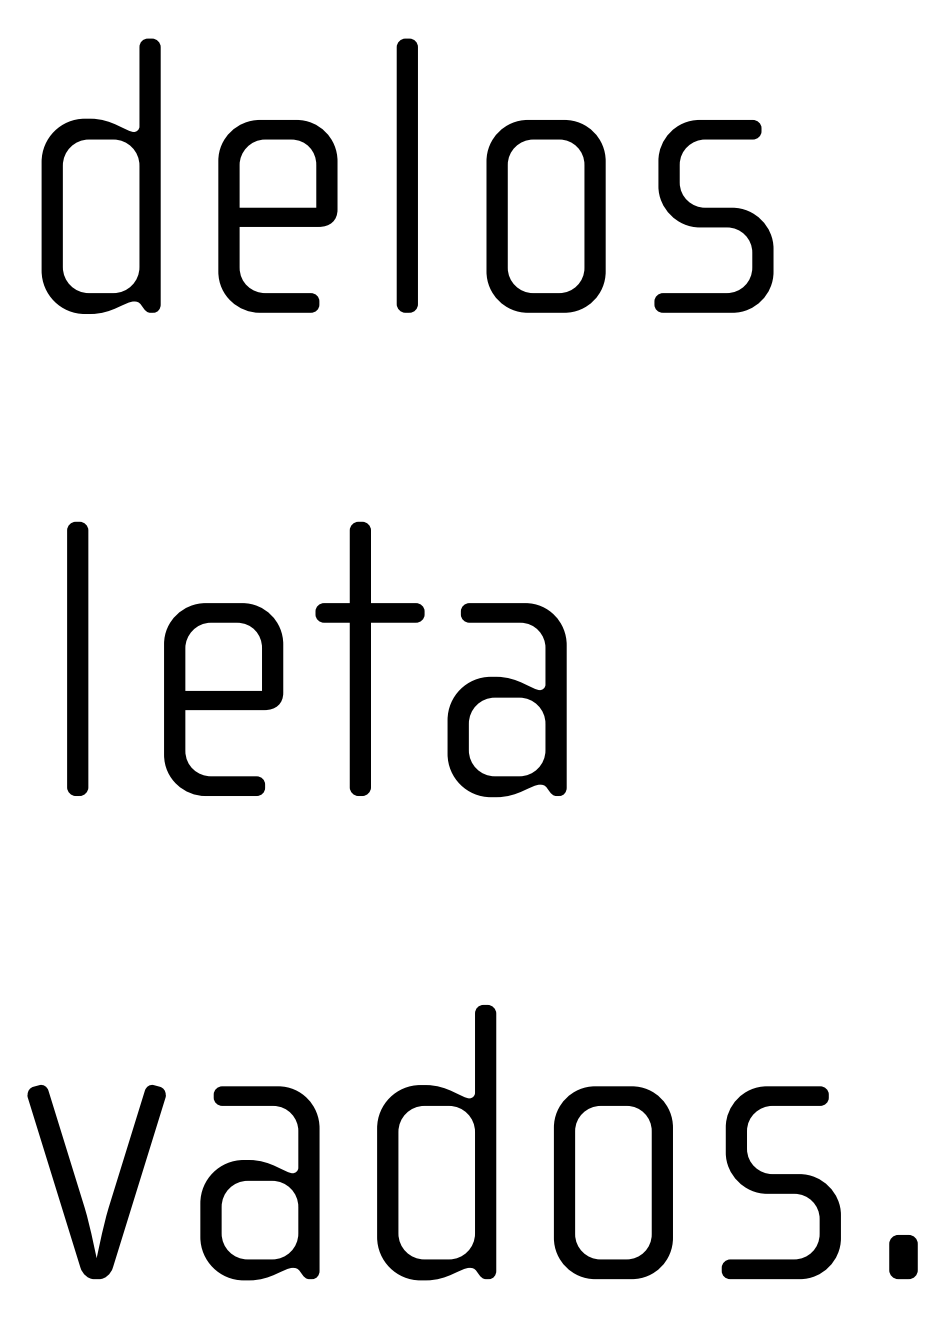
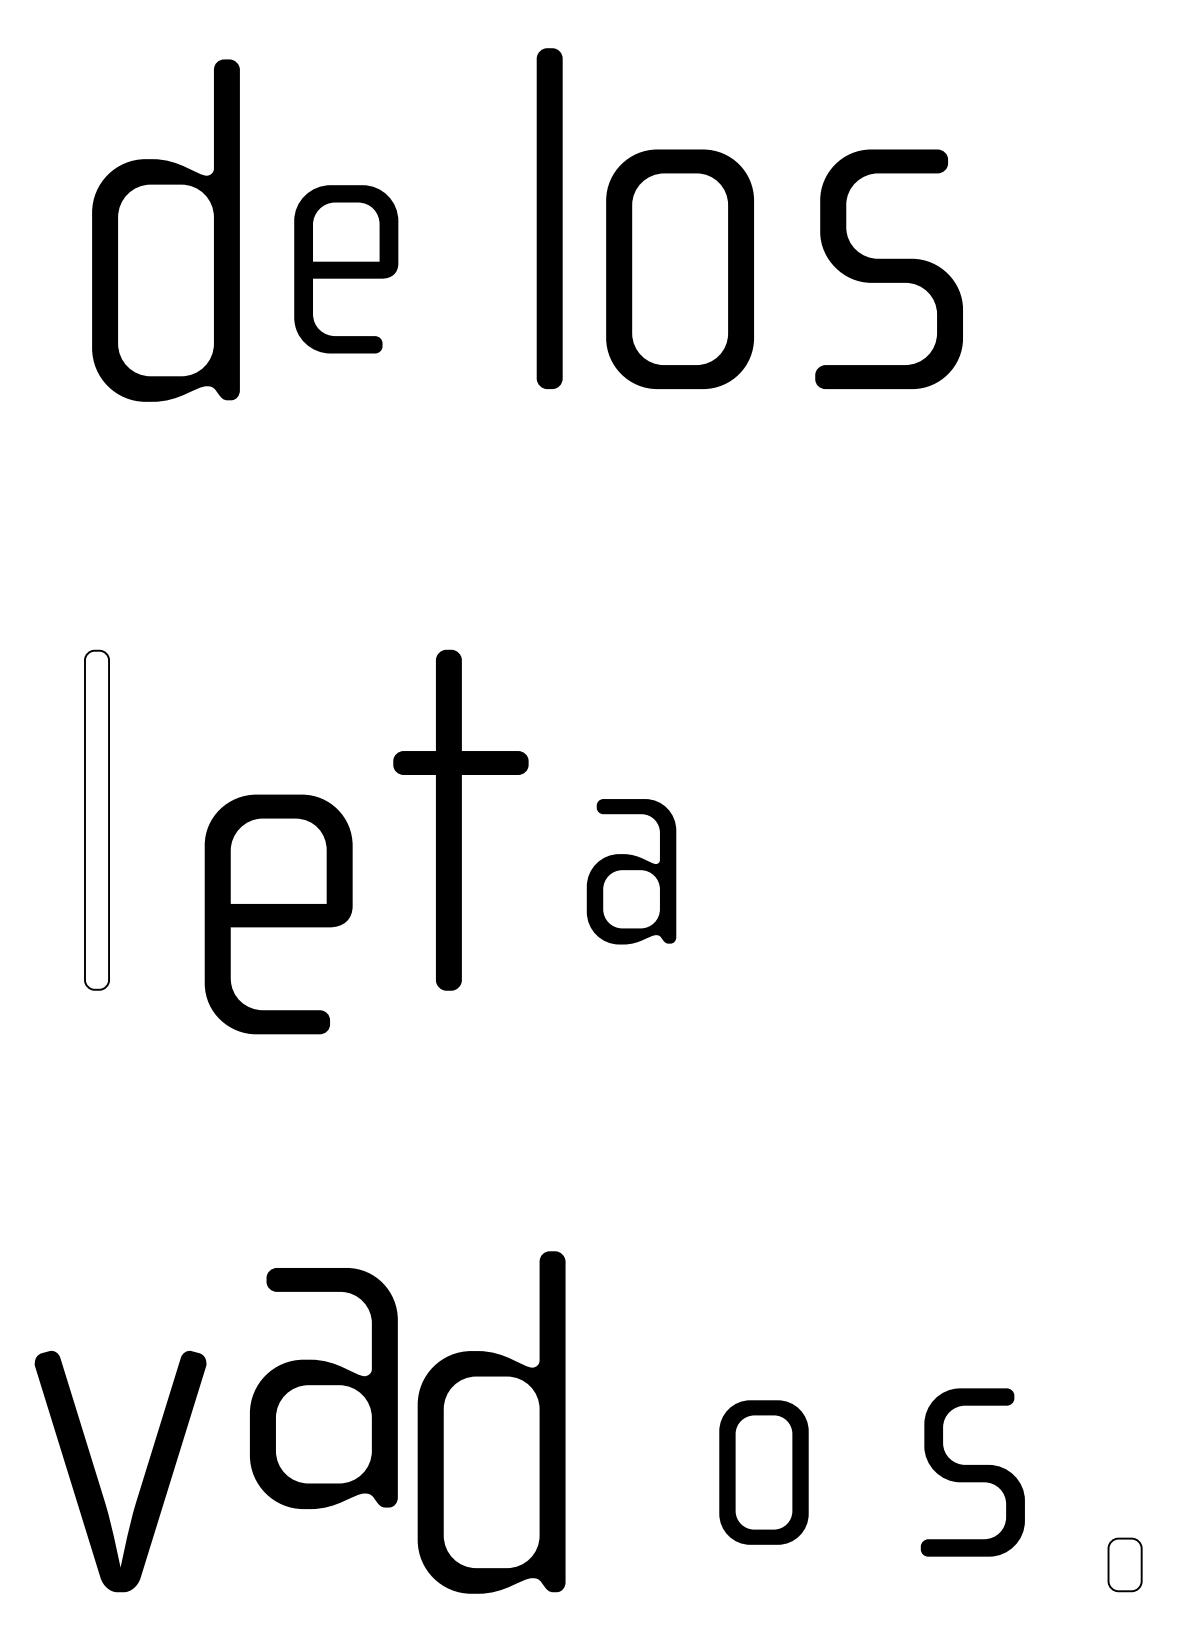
part: (100, 175) -> (165, 229), moved
part: (406, 175) -> (548, 218), moved
part: (277, 216) -> (345, 269), size x0.7
fill: (77, 658) -> (96, 819), removed
part: (223, 699) -> (278, 914), moved
part: (506, 700) -> (630, 872), size x0.6
part: (436, 1142) -> (491, 1422), moved
part: (613, 1182) -> (764, 1472), size x0.6
part: (780, 1182) -> (971, 1472), size x0.7
part: (259, 1183) -> (323, 1388), moved
fill: (903, 1256) -> (1125, 1564), removed

